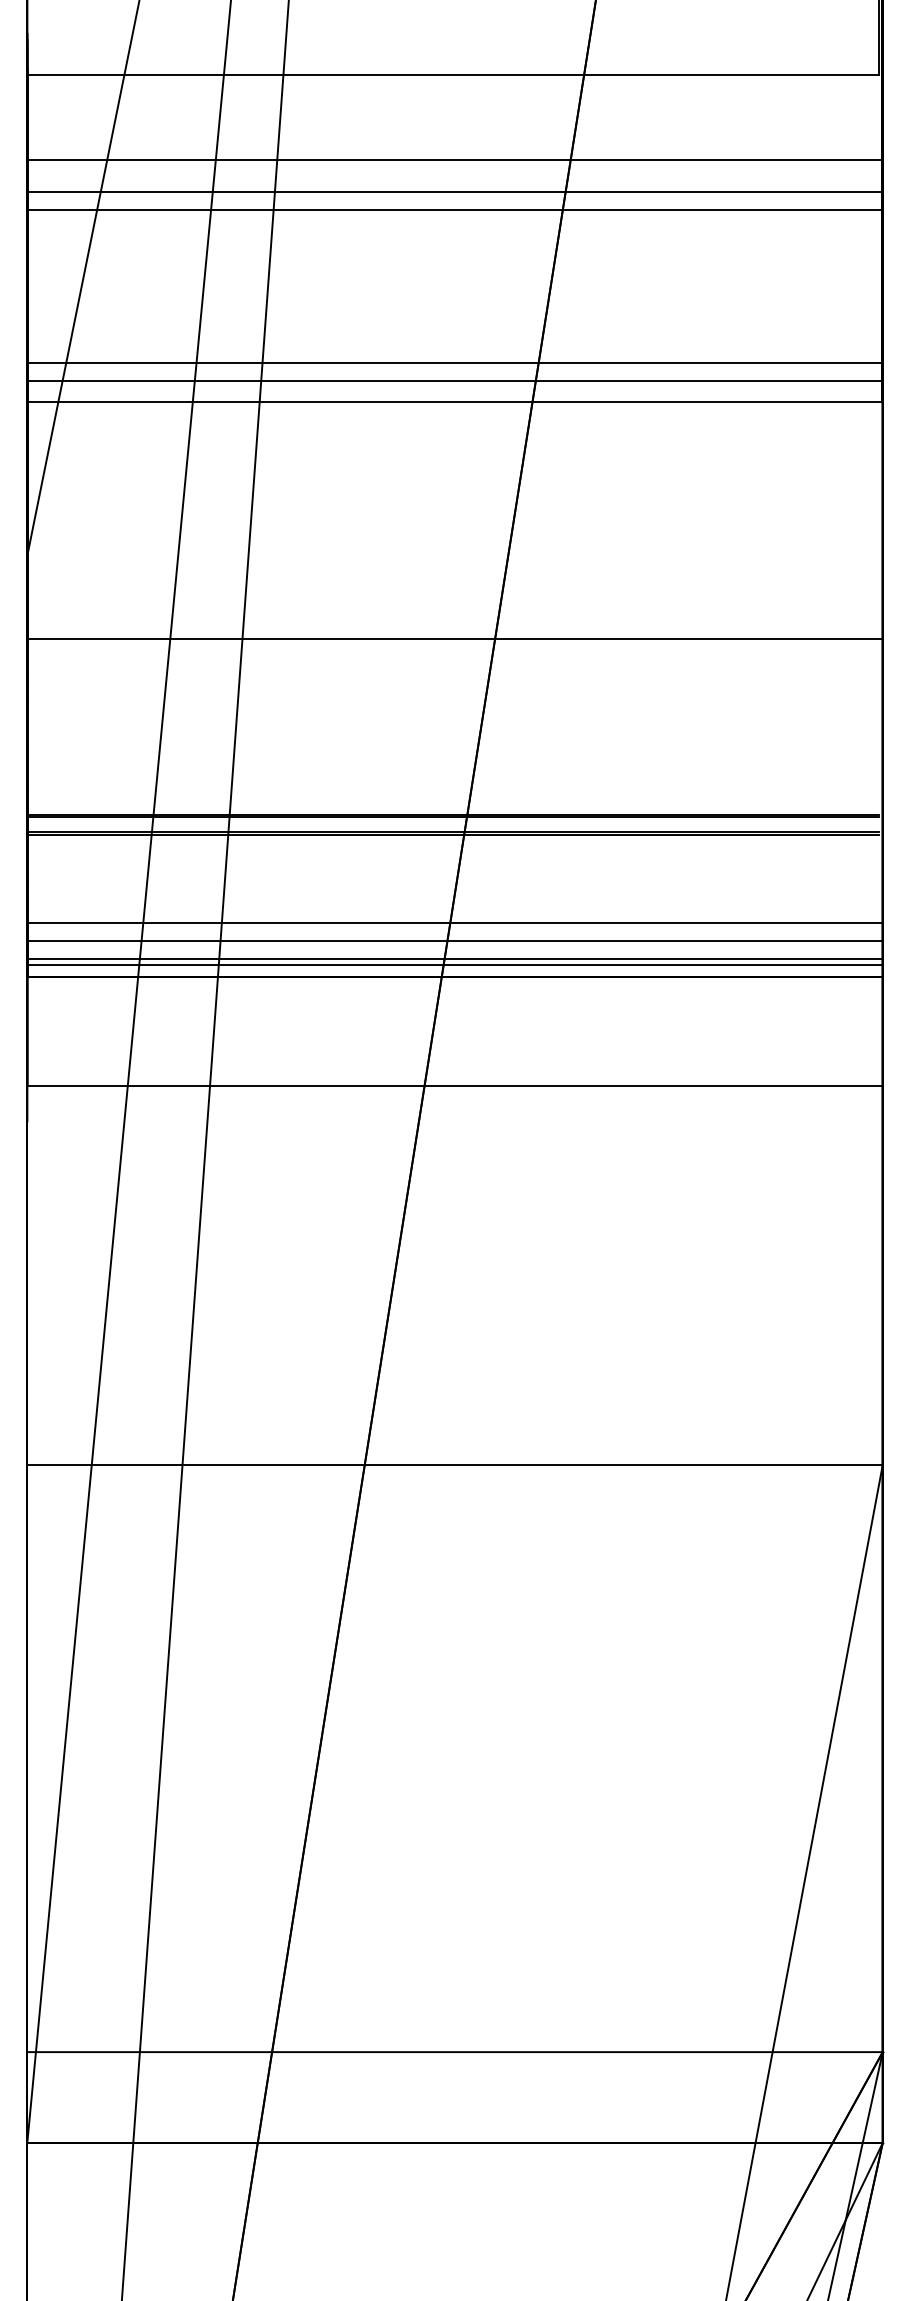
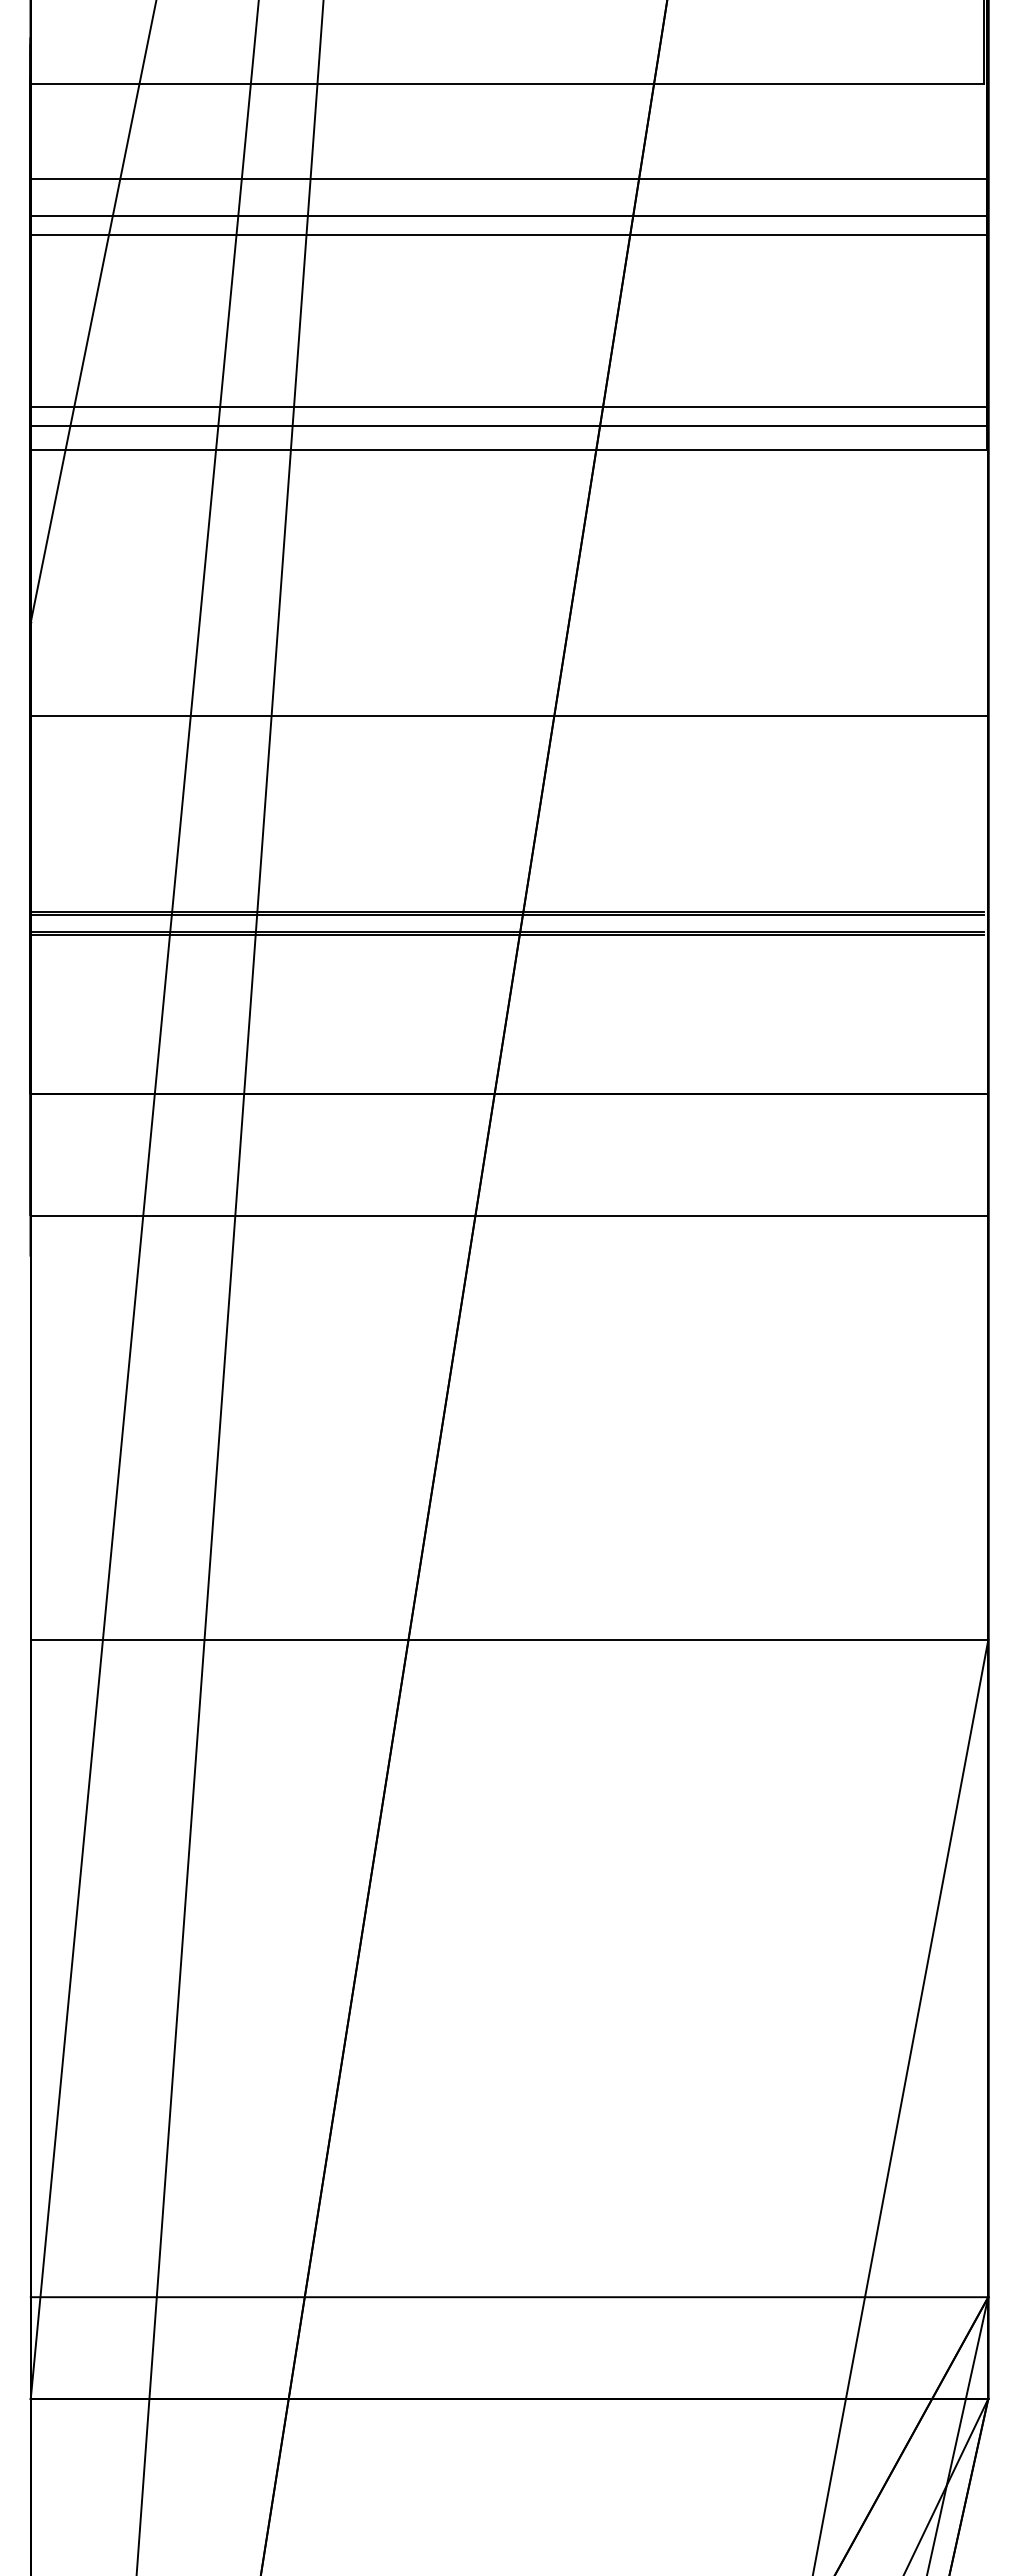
line: (454, 923) -> (508, 1033), removed
line: (454, 940) -> (508, 1053), removed
line: (454, 958) -> (508, 1073), removed
line: (454, 965) -> (508, 1080), removed

